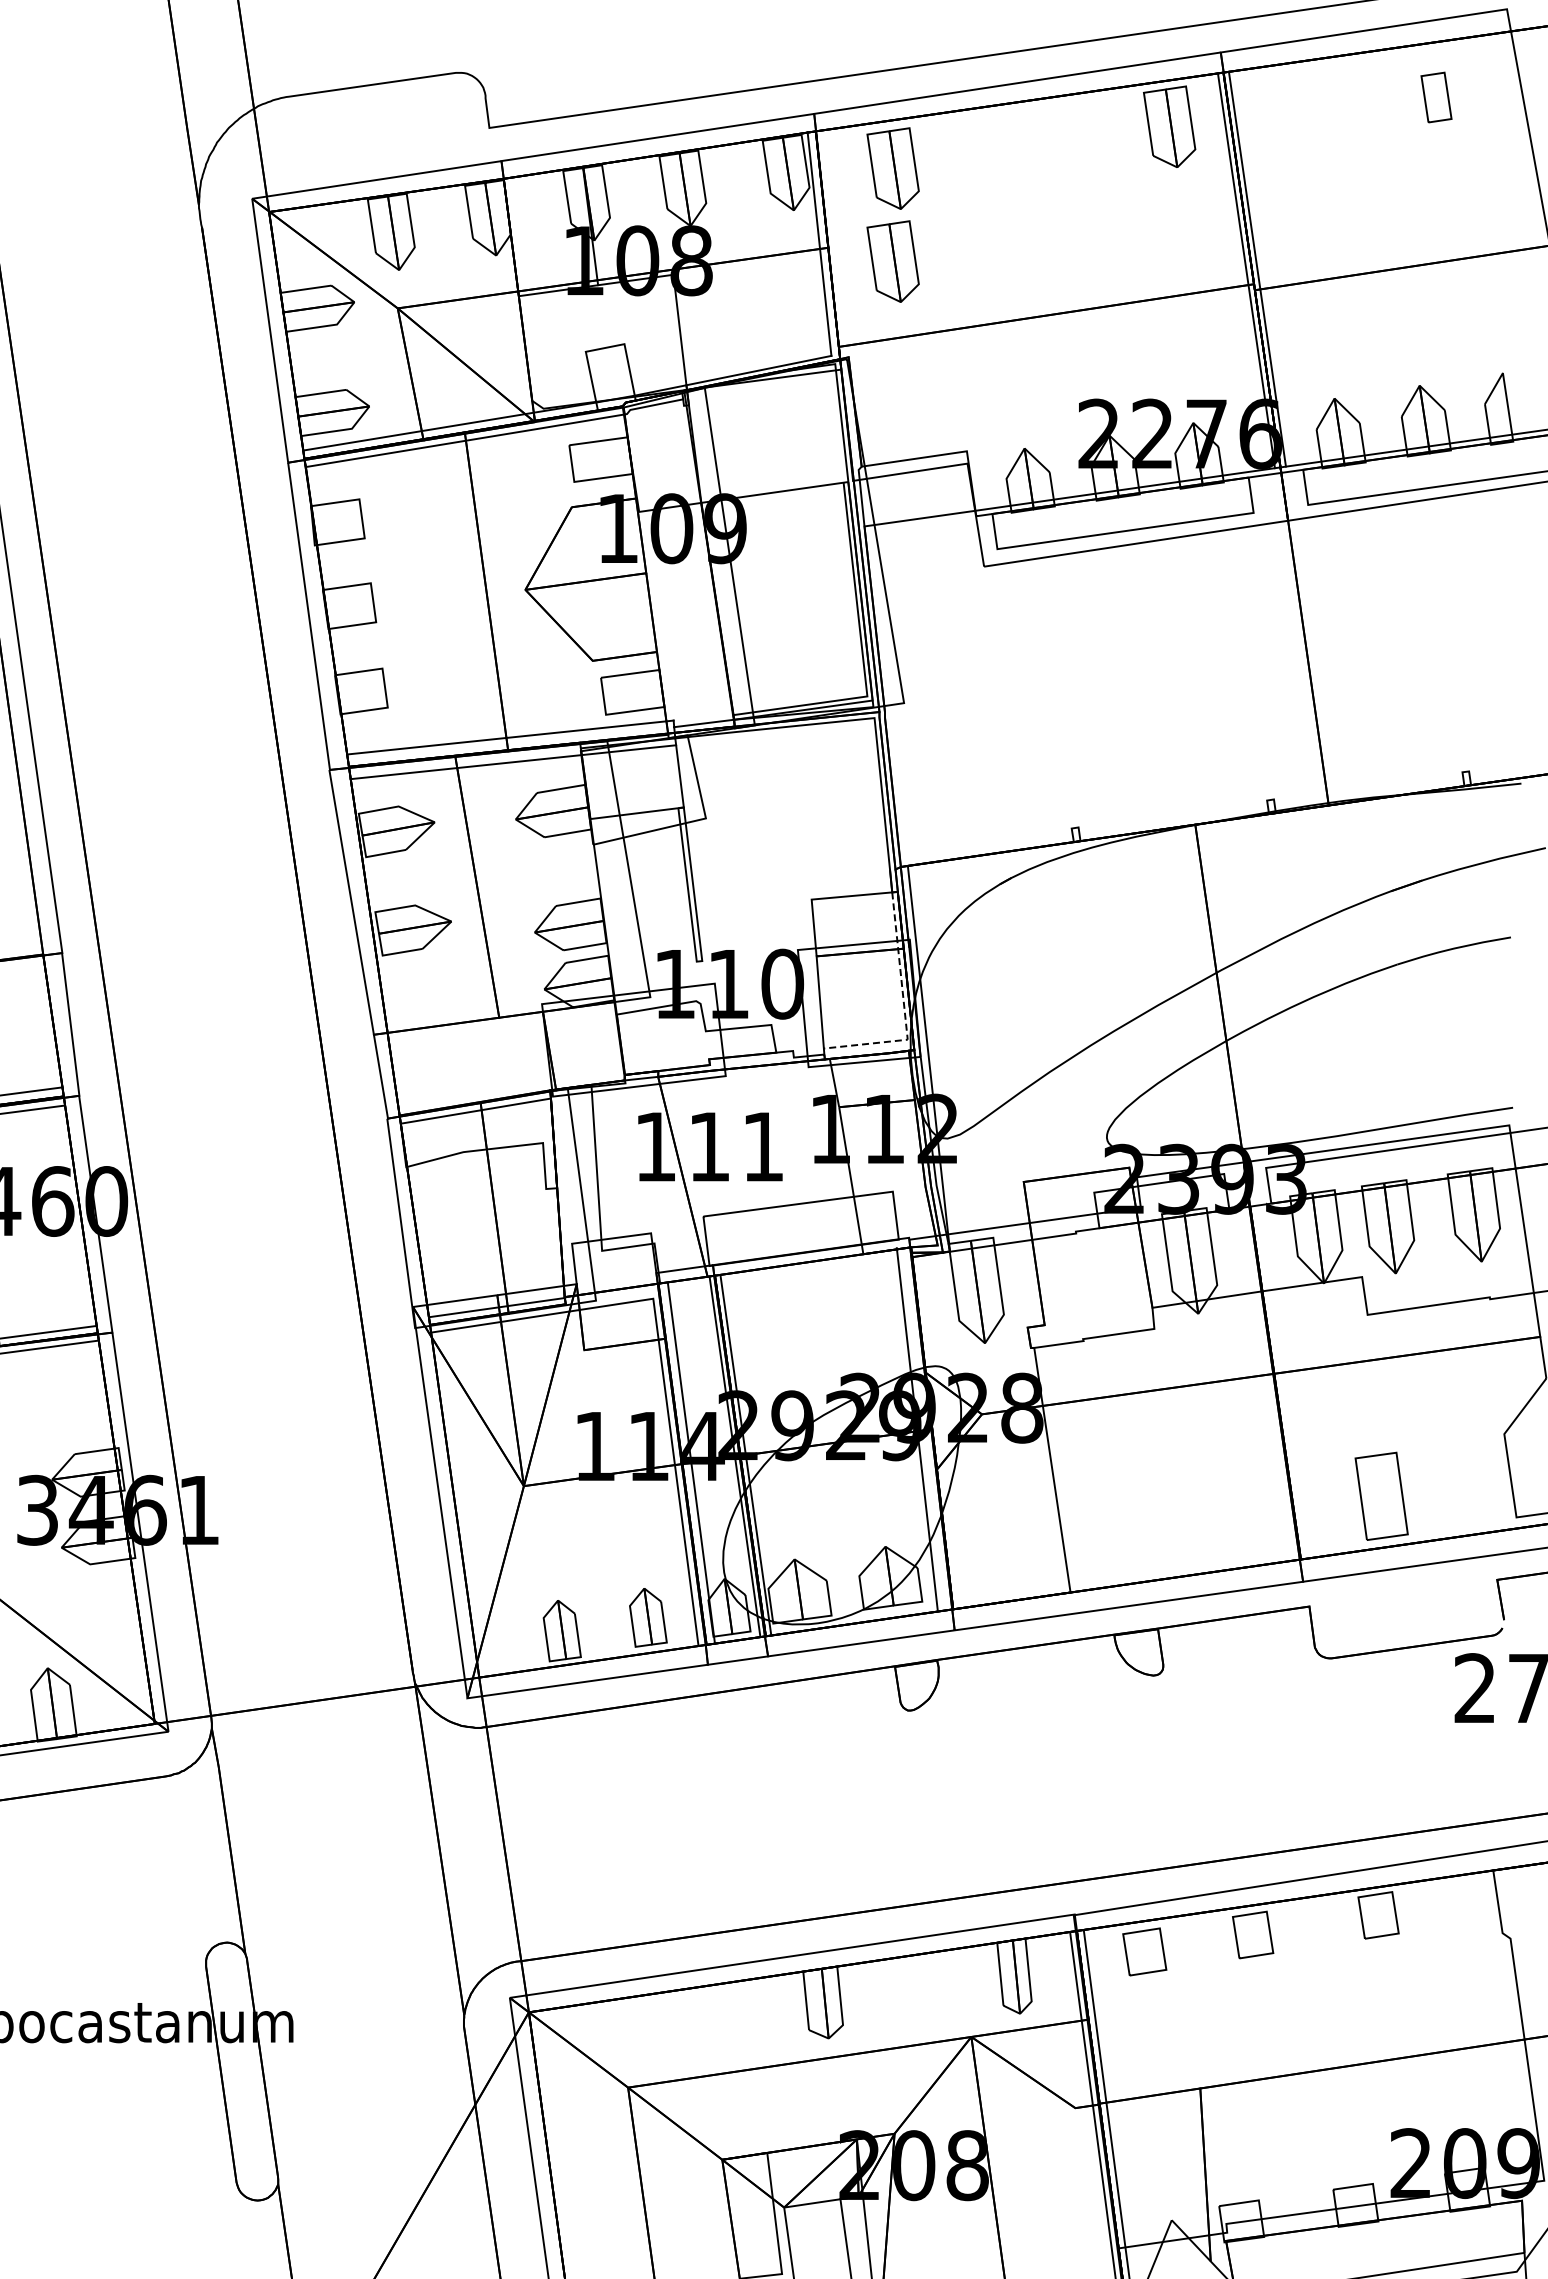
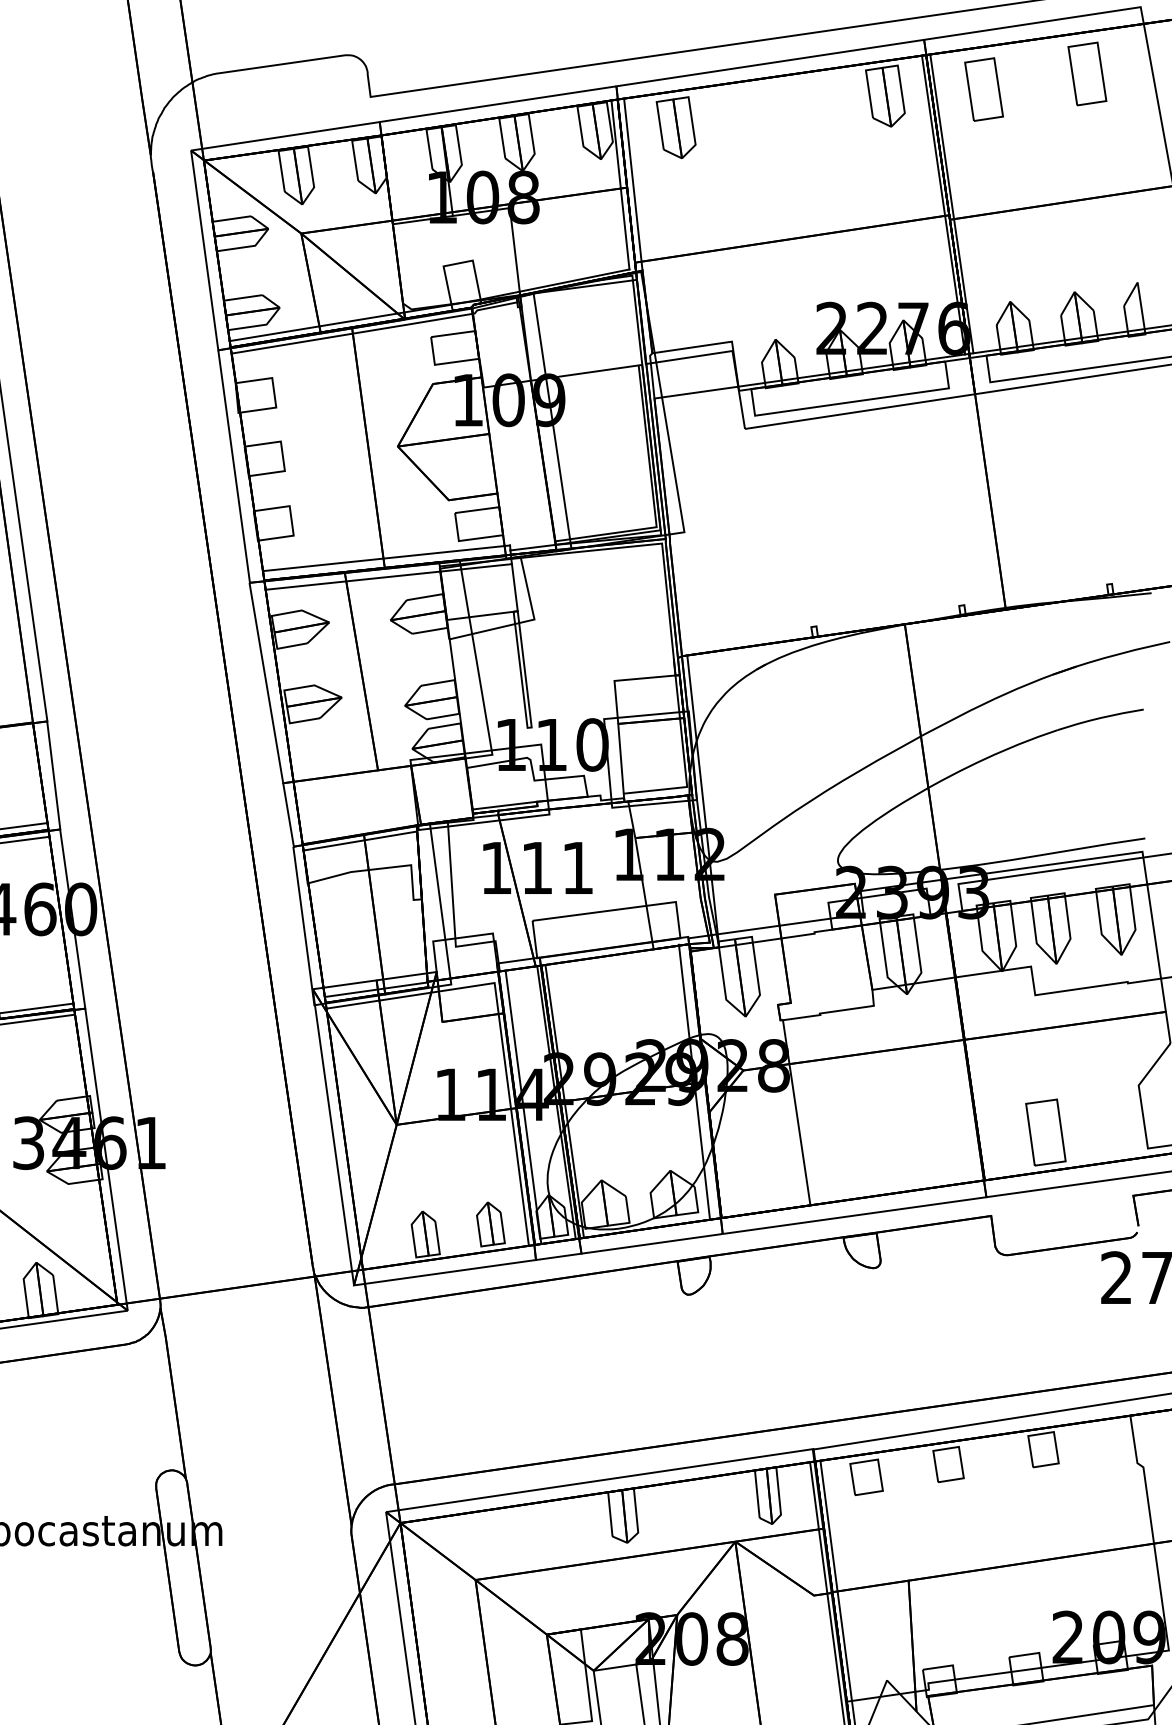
part: (1436, 97) -> (1087, 73), size x1.67
part: (1300, 117) -> (984, 89), added
line: (836, 243) -> (633, 184), added
part: (892, 261) -> (675, 198), removed
line: (904, 1009) -> (684, 764), dashed -> solid
line: (666, 1064) -> (504, 805), added

